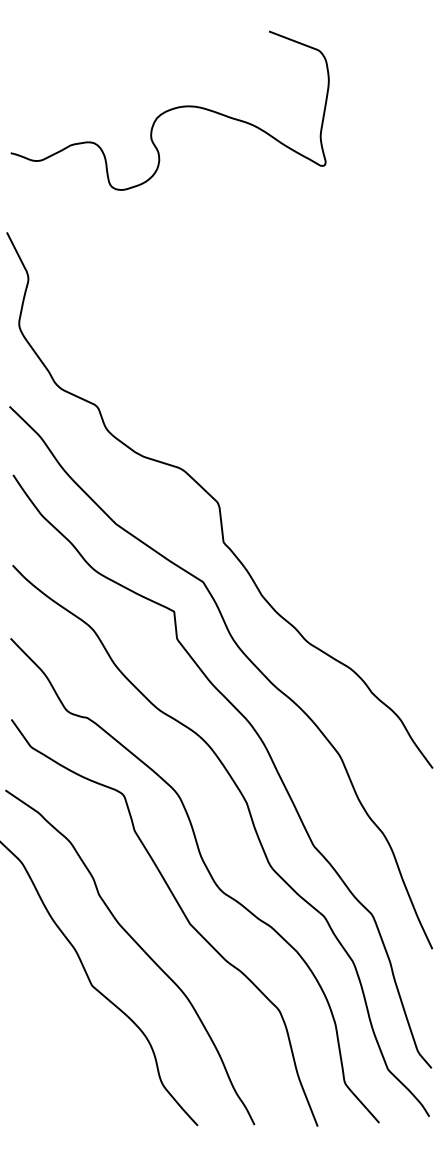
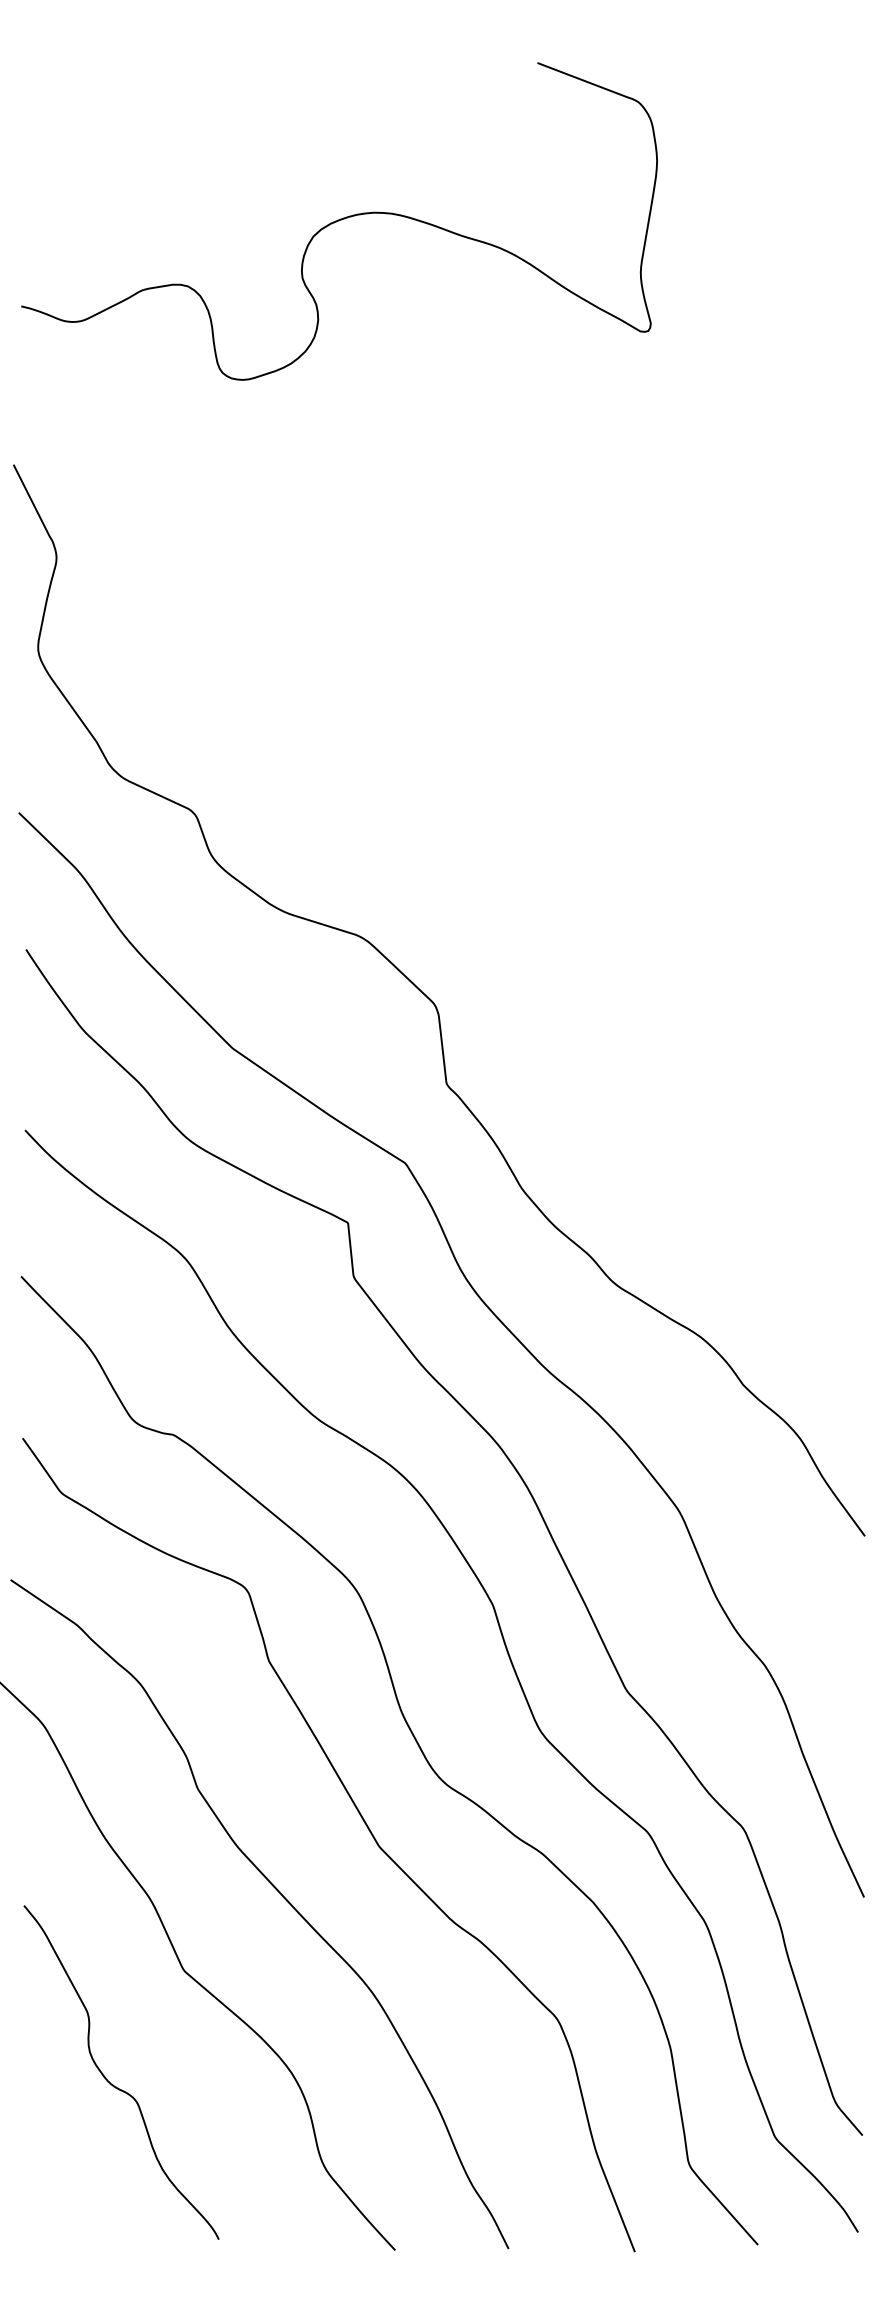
curve: (57, 1042) -> (114, 2083), added

